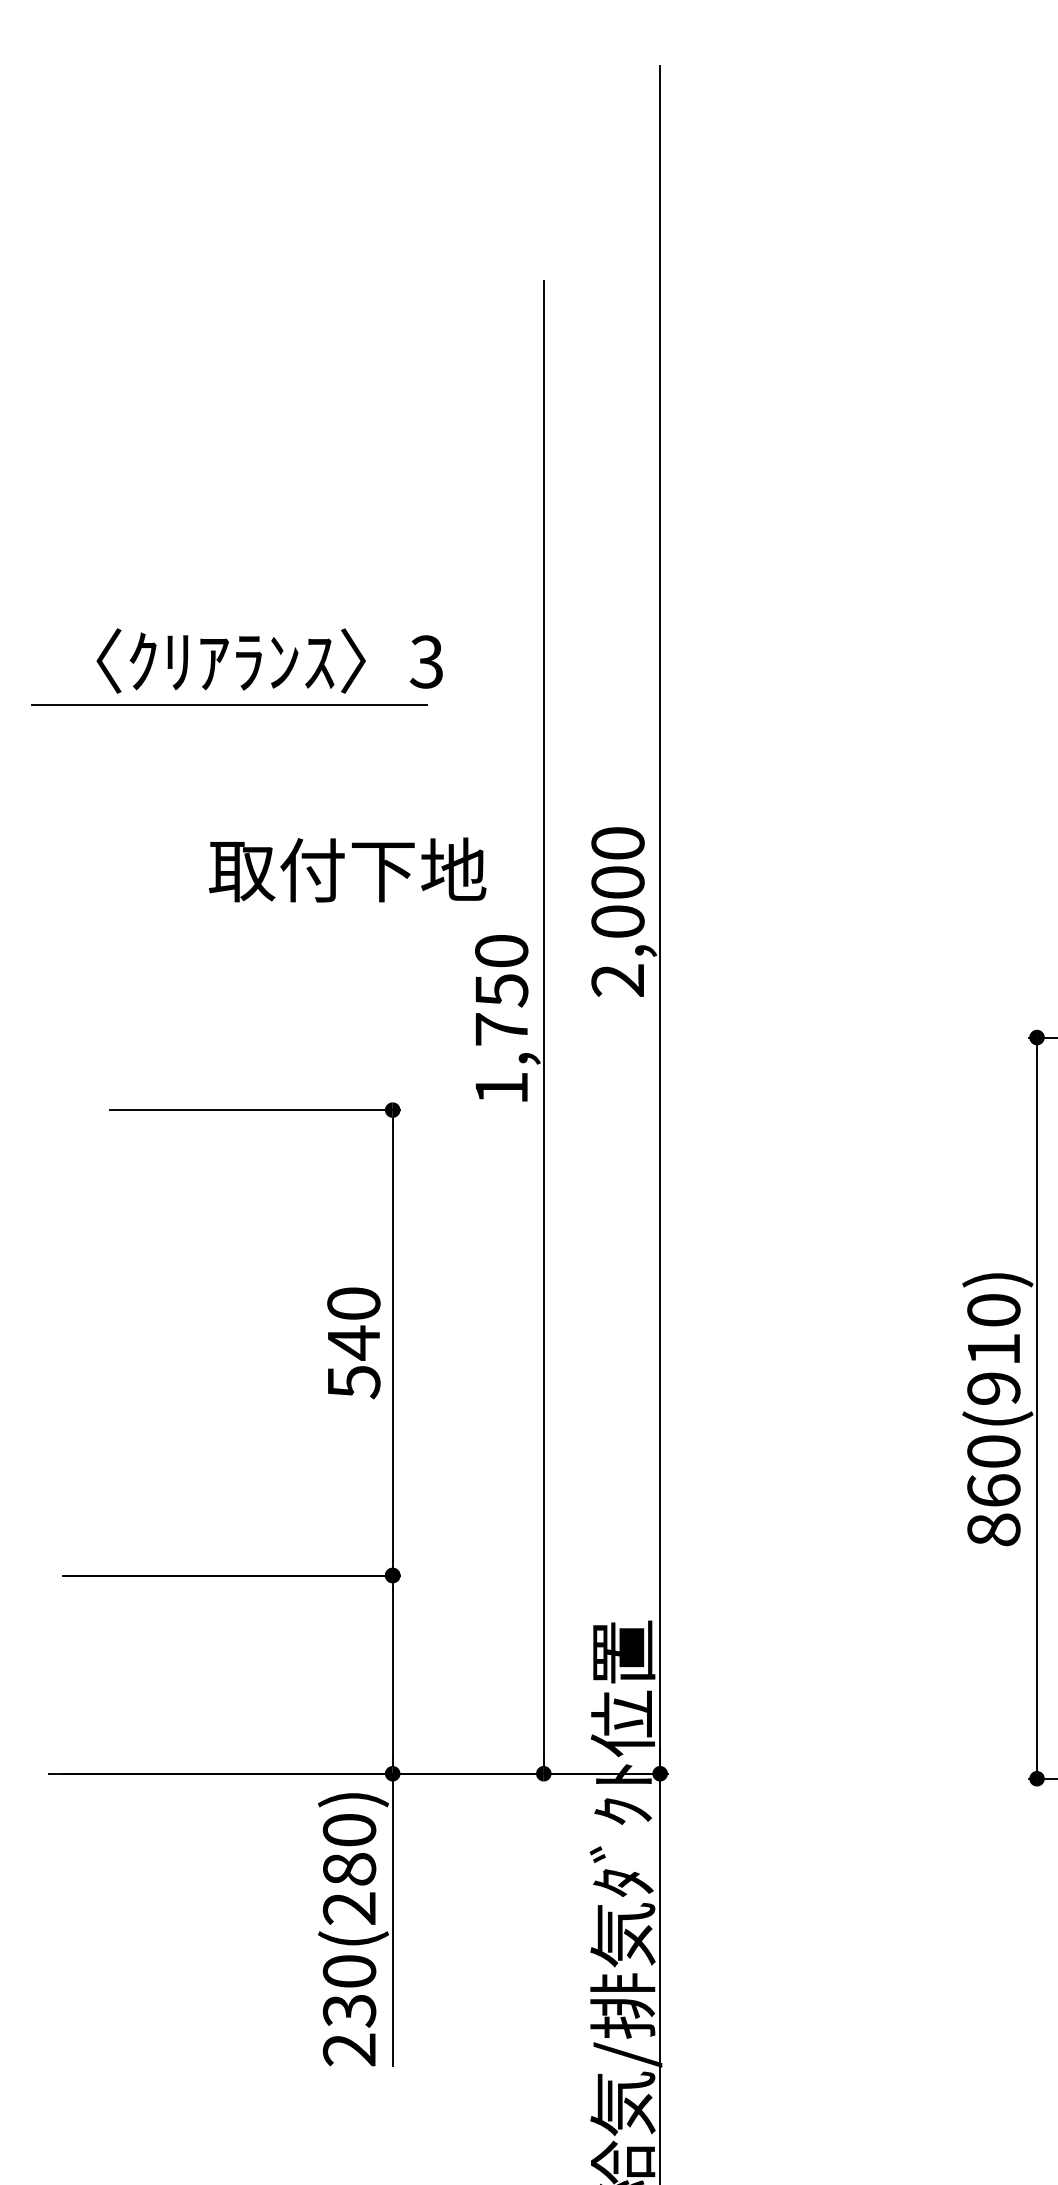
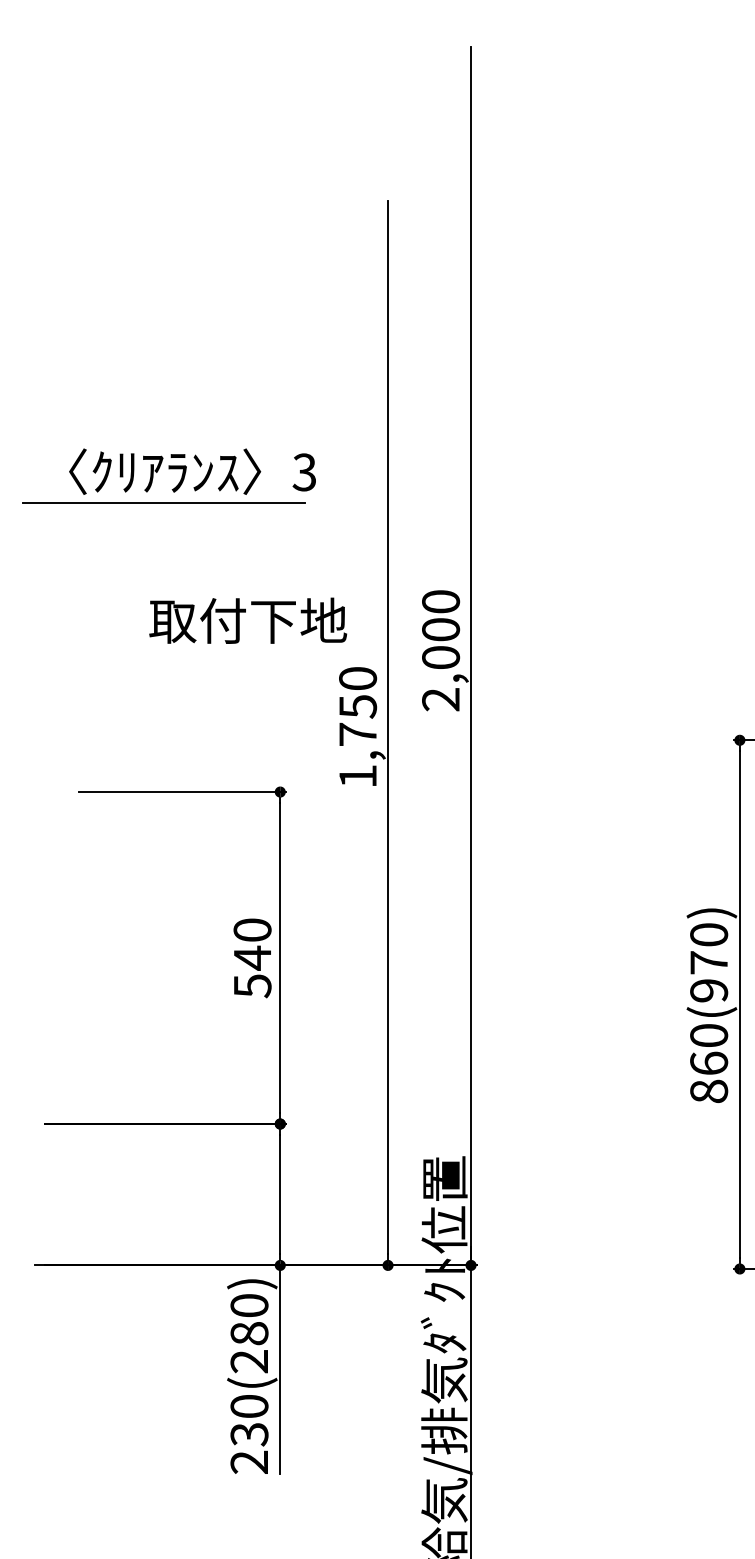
text: (993, 1349) -> (708, 962), 860(910) -> 860(970)

